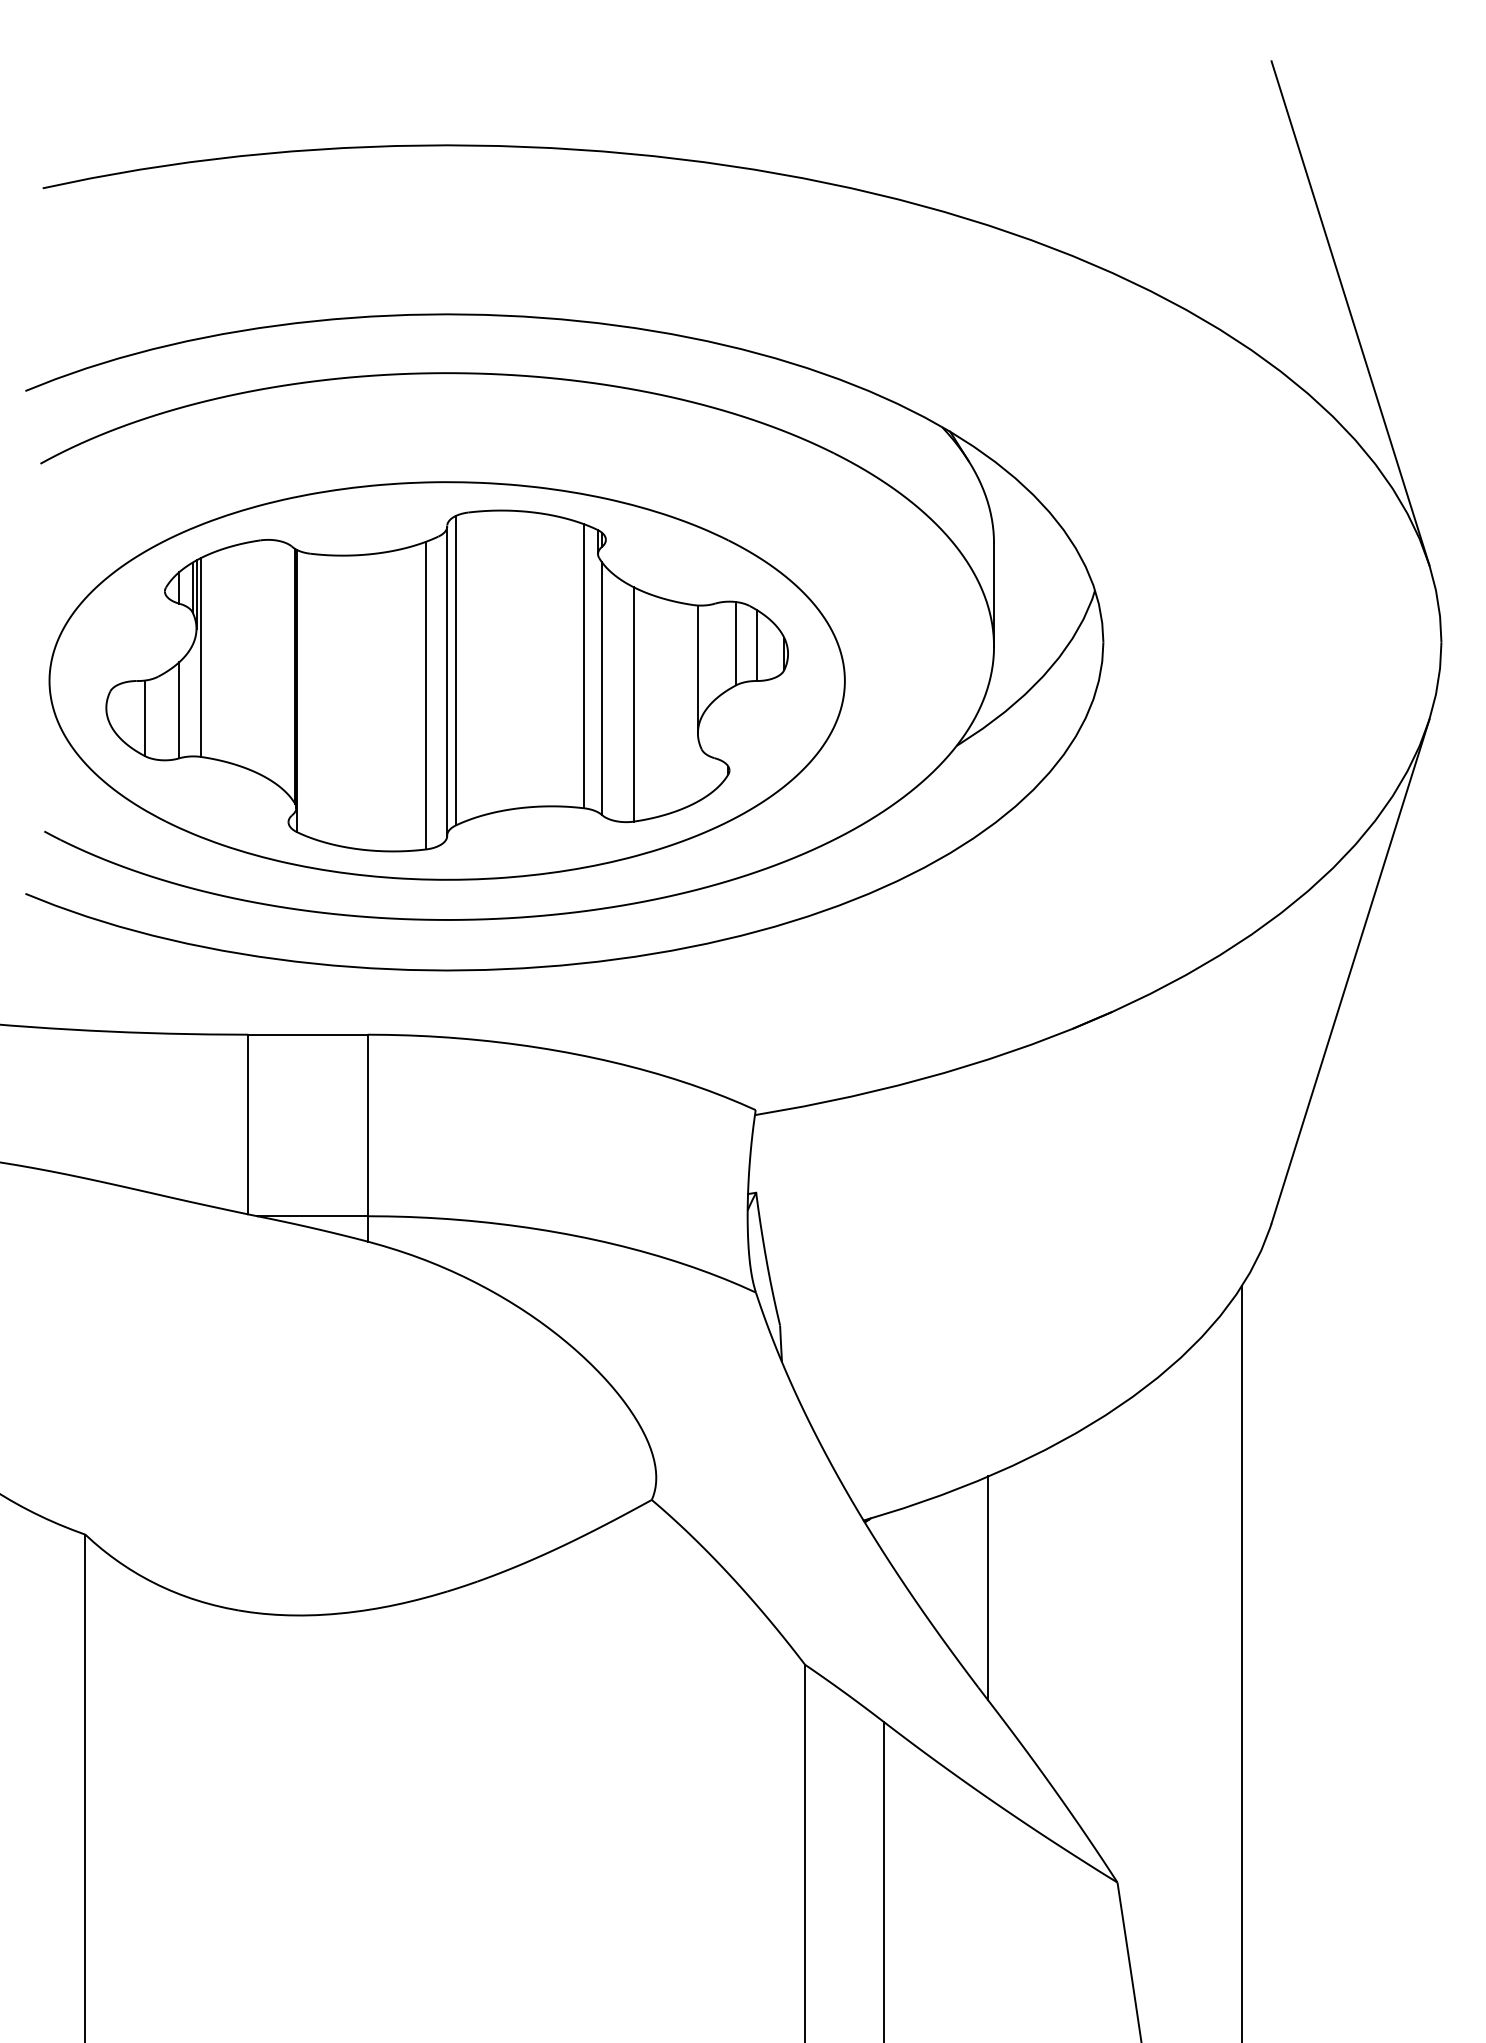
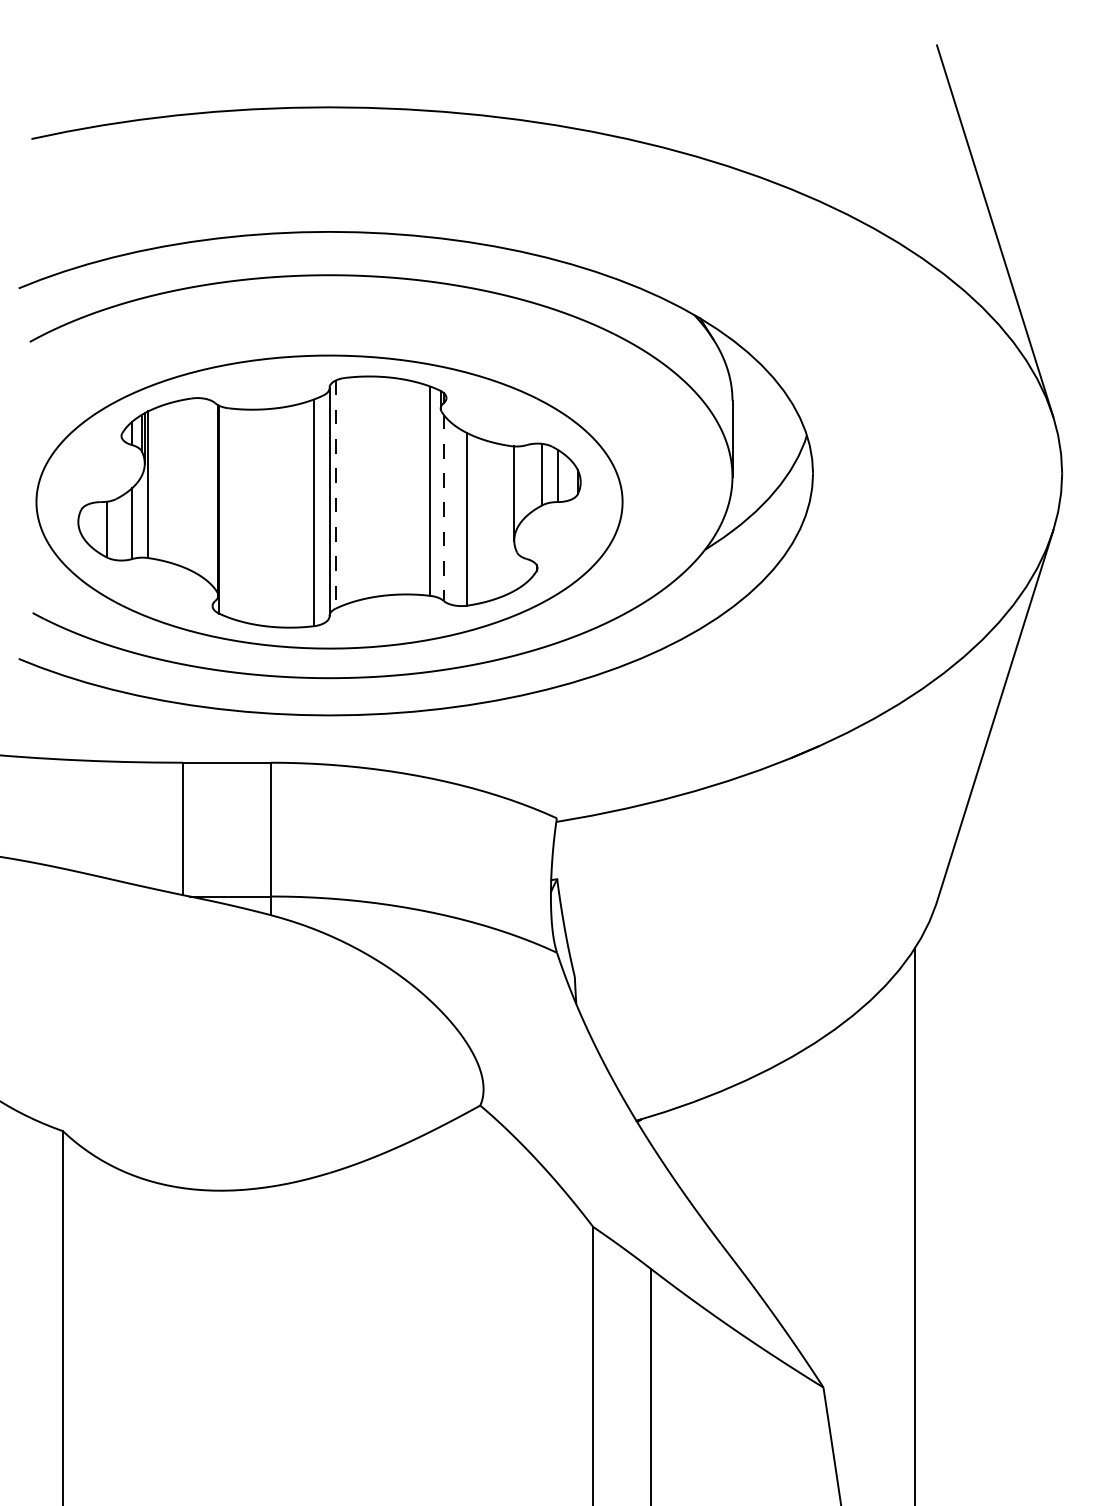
line: (455, 670) -> (335, 494), solid -> dashed
line: (601, 689) -> (443, 508), solid -> dashed
line: (988, 1588) -> (728, 1170), removed

